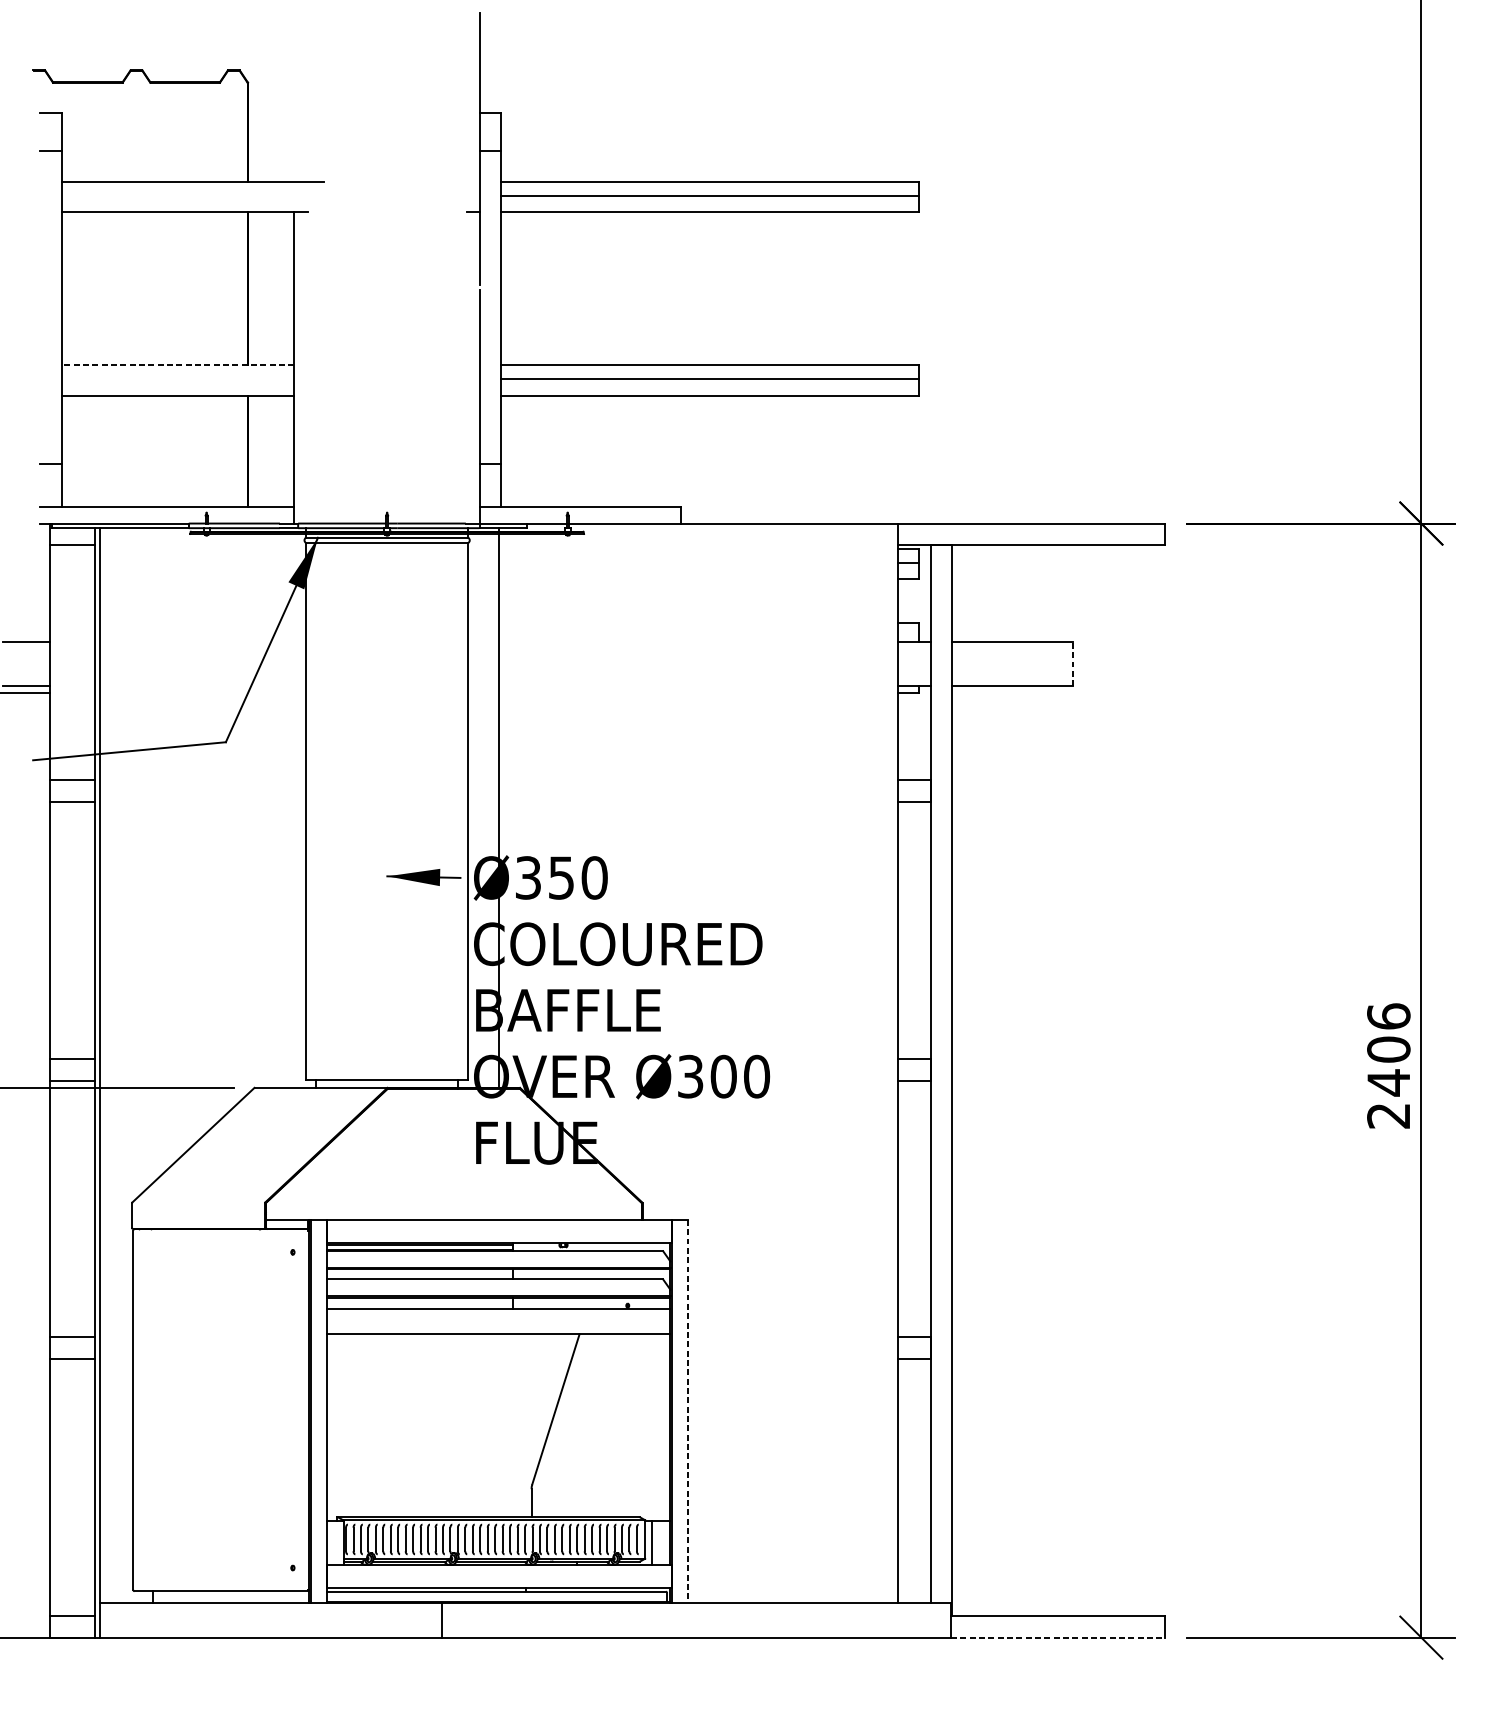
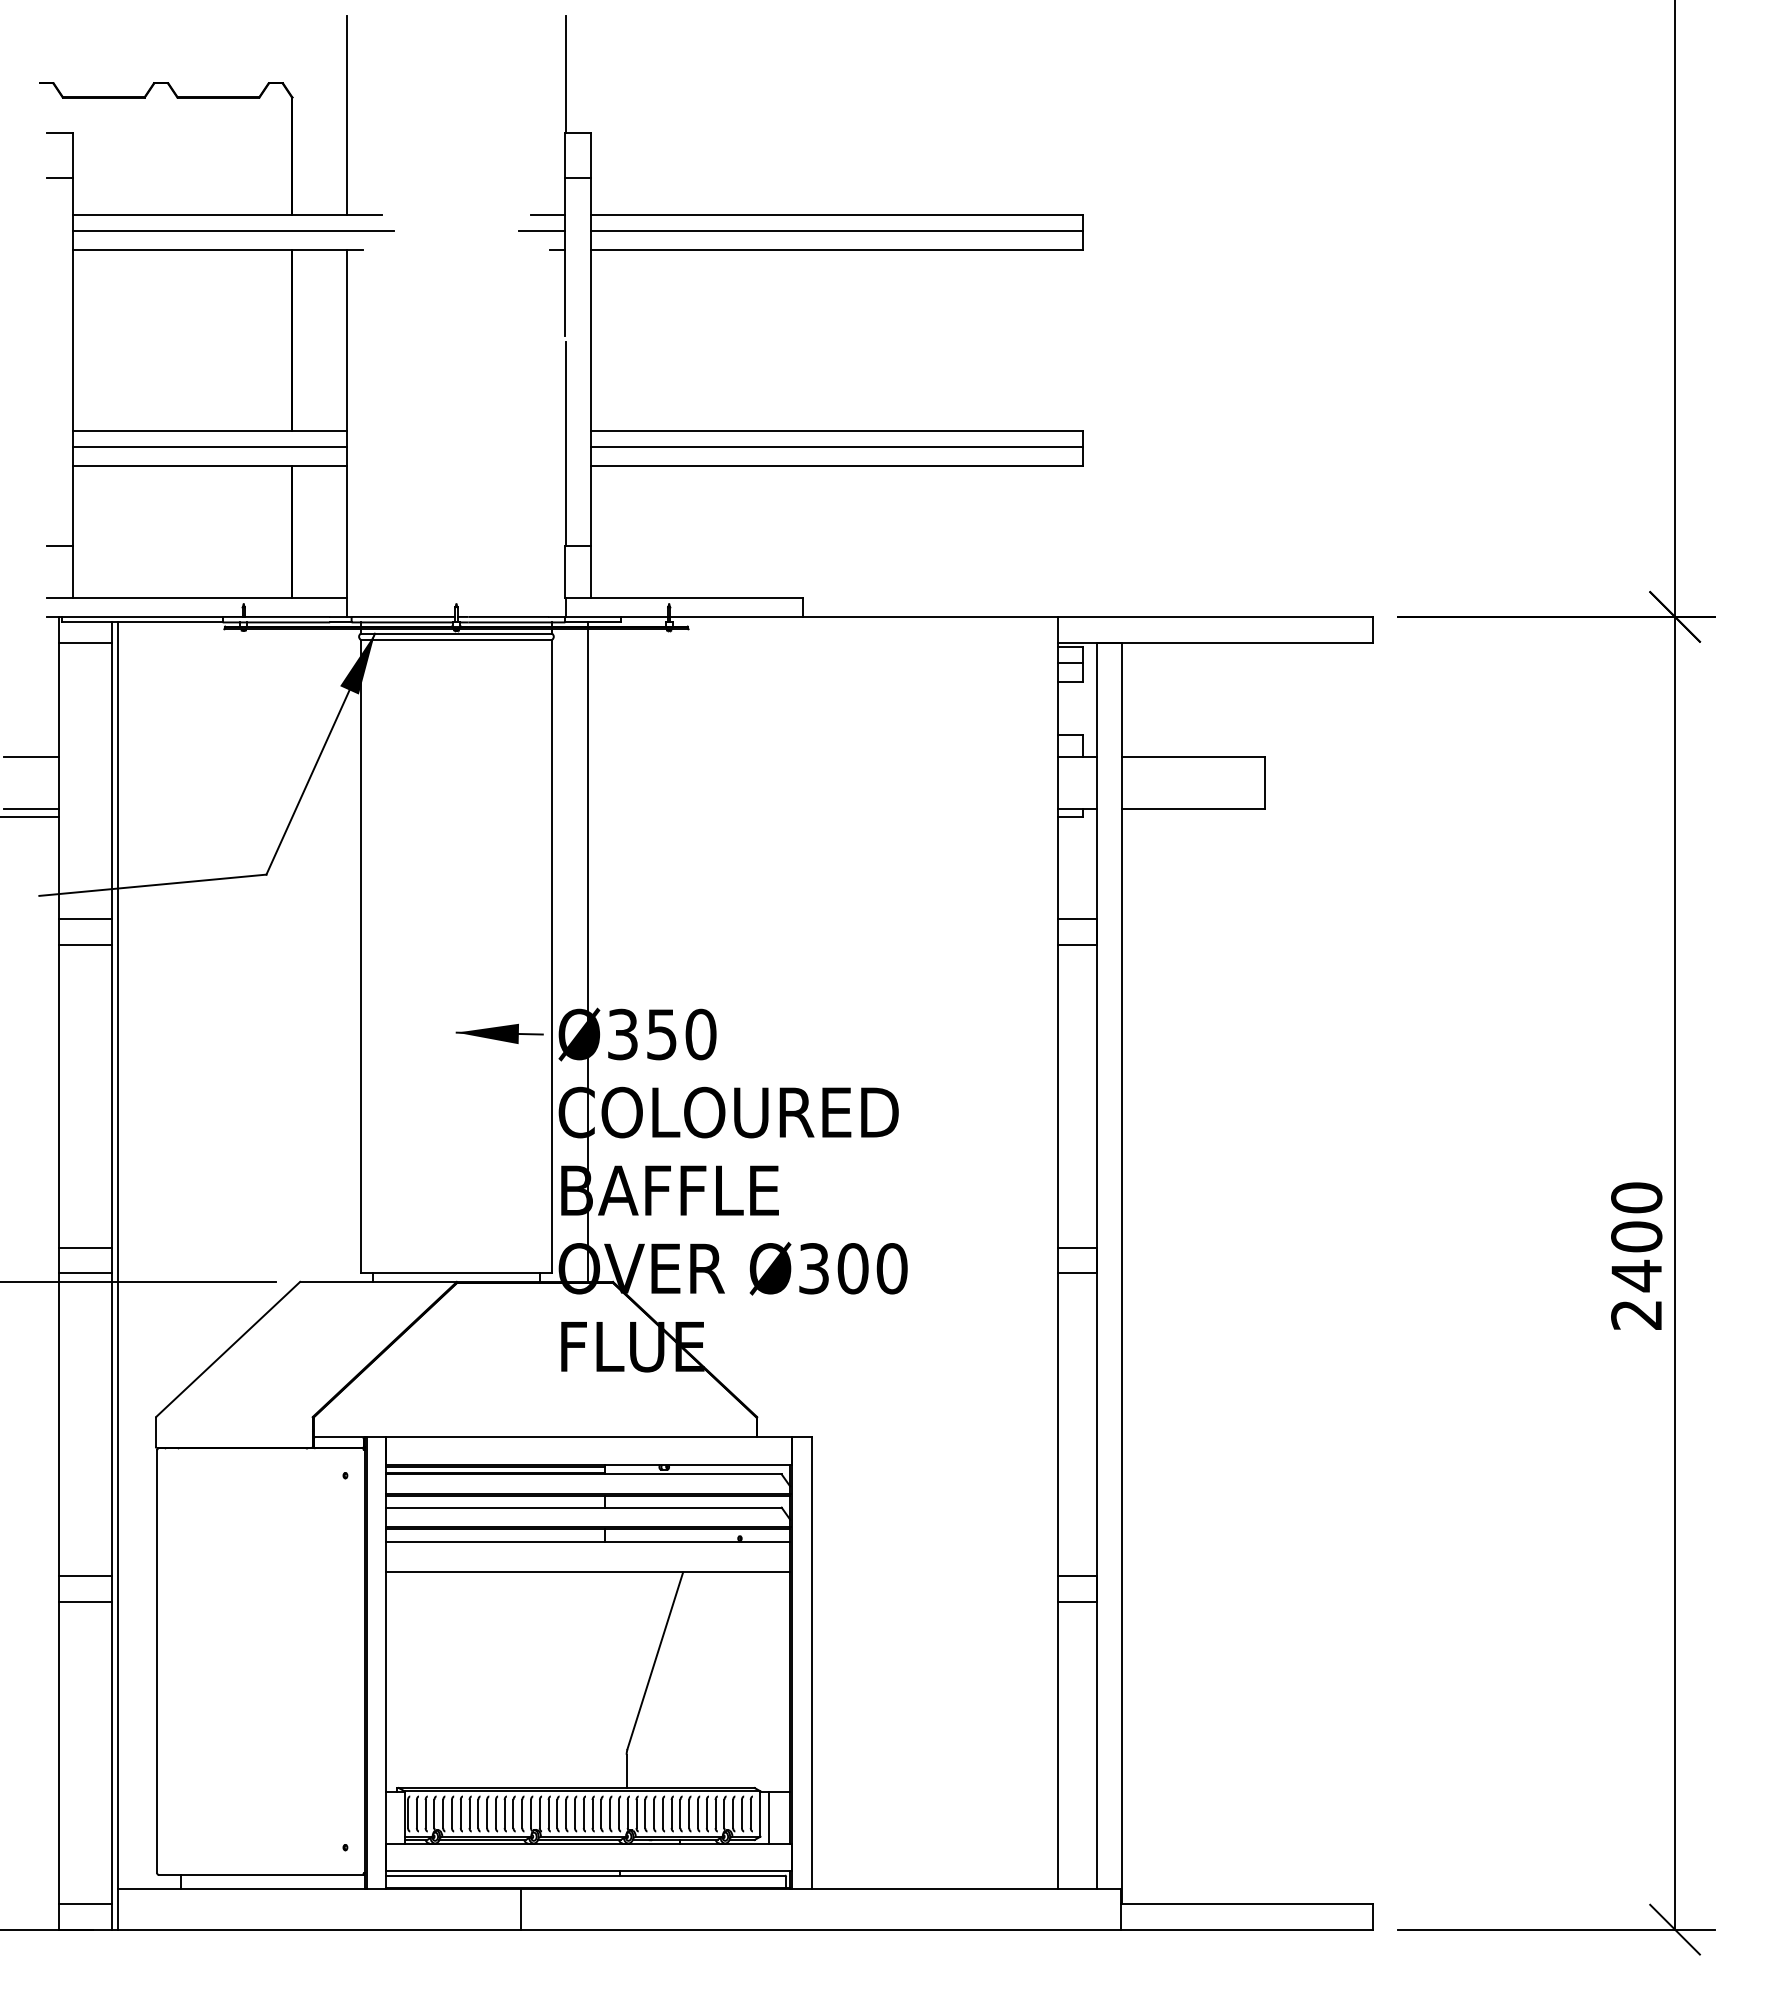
line: (294, 97) -> (347, 114), added
line: (464, 181) -> (547, 214), added
line: (197, 196) -> (233, 231), added
line: (460, 196) -> (542, 231), added
line: (177, 365) -> (209, 430), dashed -> solid
line: (178, 379) -> (210, 447), added
line: (1072, 664) -> (1264, 782), dashed -> solid
text: (1388, 1016) -> (1636, 1197), 2406 -> 2400
line: (688, 1411) -> (811, 1663), dashed -> solid
line: (1058, 1637) -> (1247, 1929), dashed -> solid

